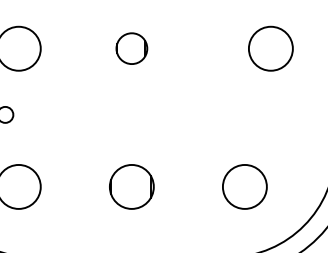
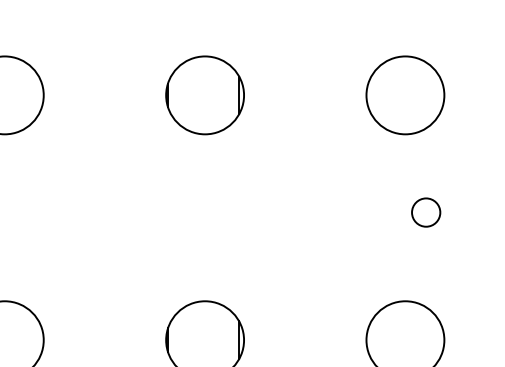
part: (131, 48) -> (204, 94), size x1.43
circle: (270, 48) -> (404, 94), moved
circle: (256, 114) -> (425, 211), added

